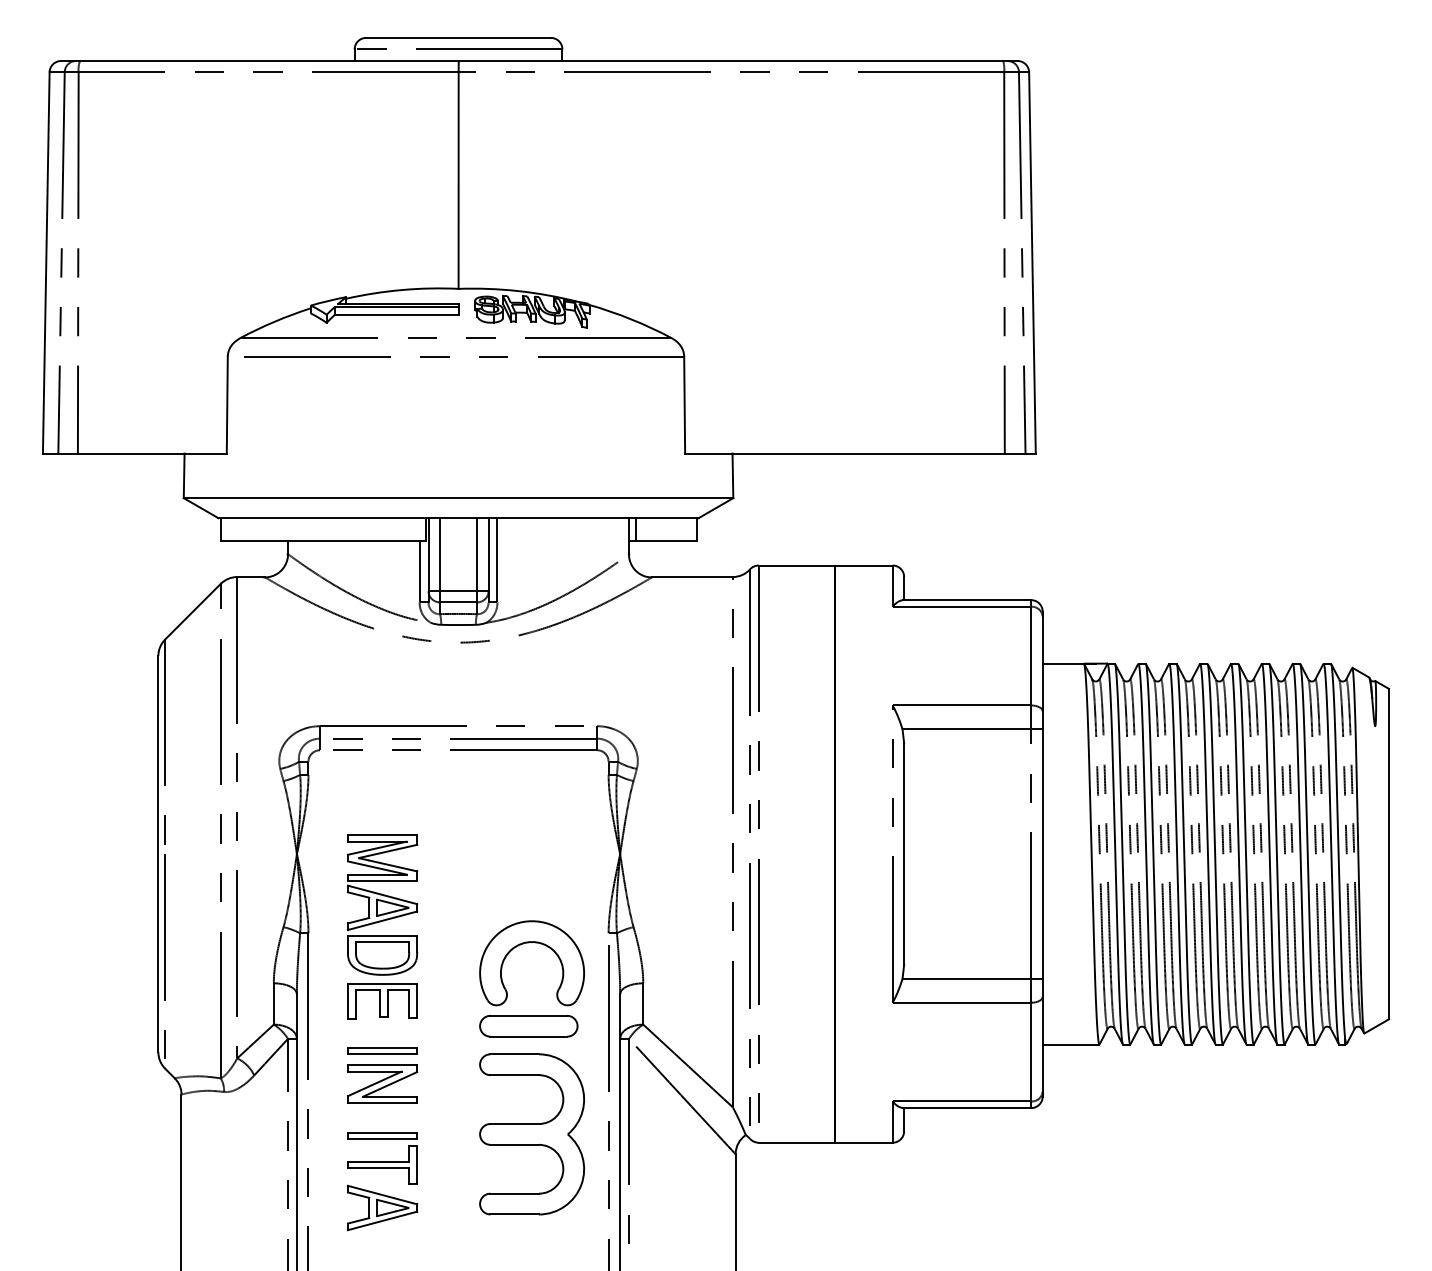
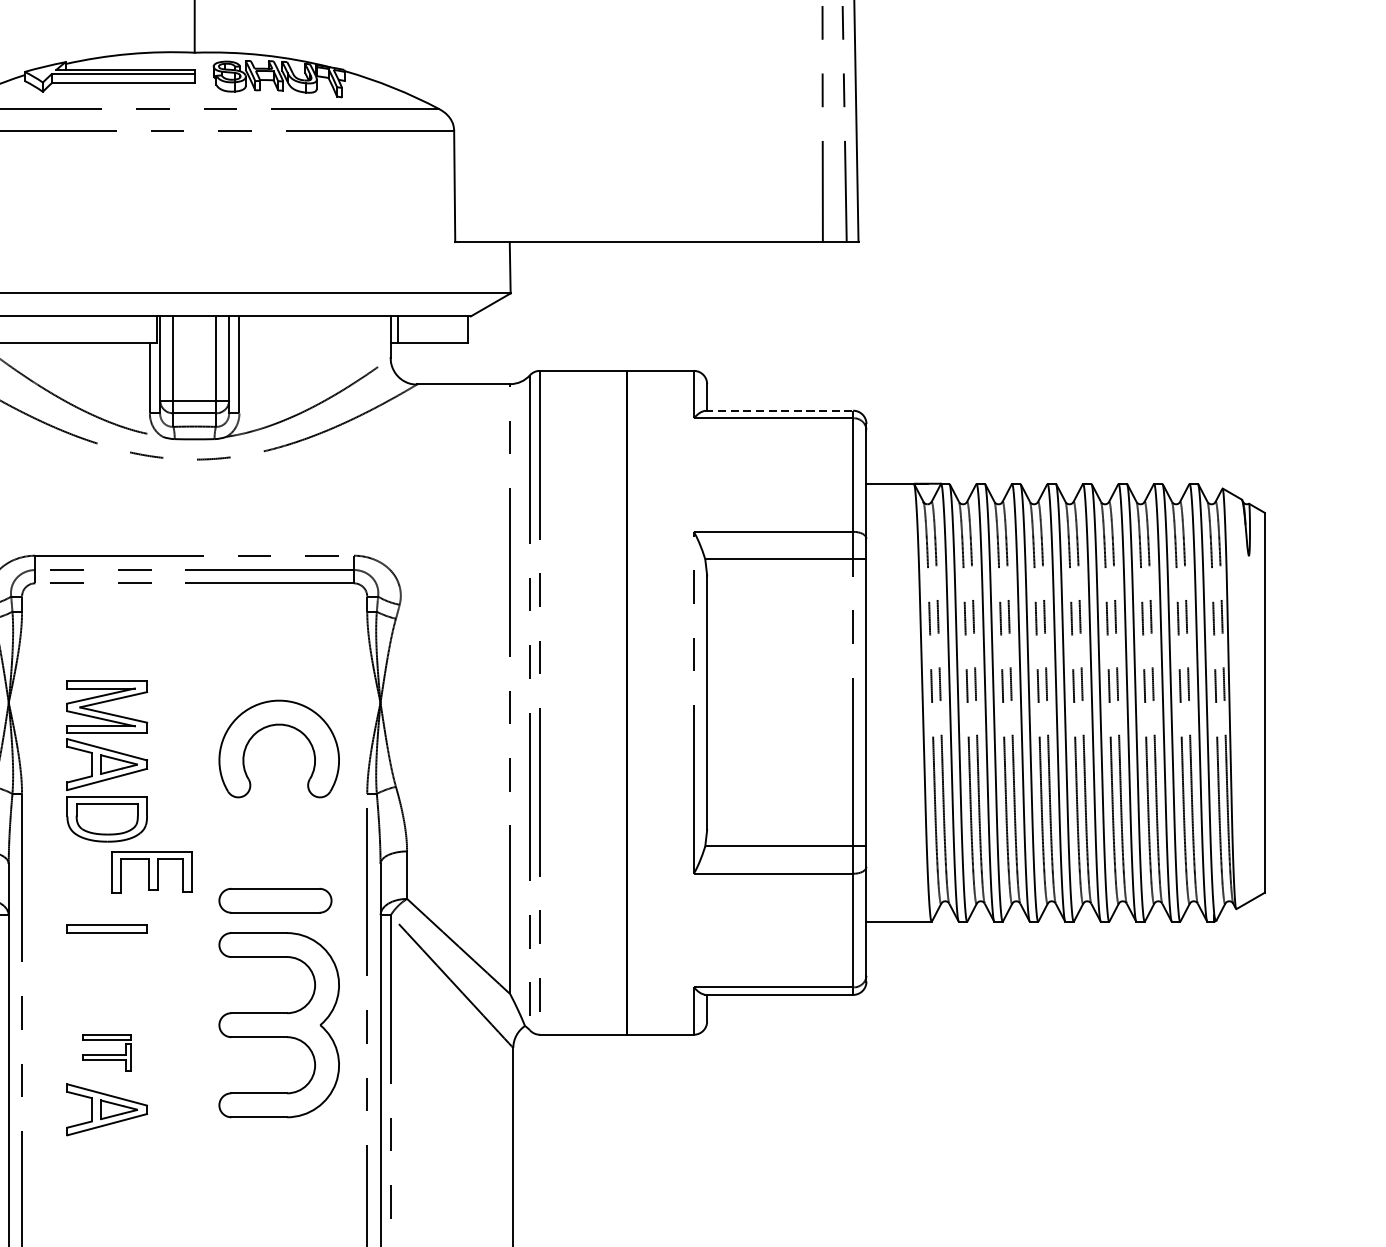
line: (967, 600) -> (779, 411), solid -> dashed
part: (528, 943) -> (275, 726), moved
part: (382, 1001) -> (152, 872), moved
part: (382, 1083) -> (107, 966), removed
part: (382, 1158) -> (107, 1052), size x0.6

